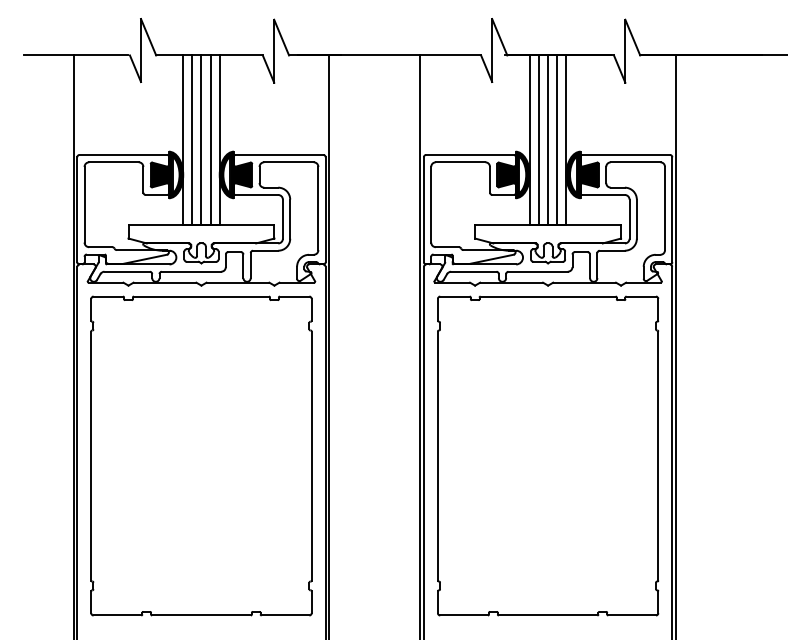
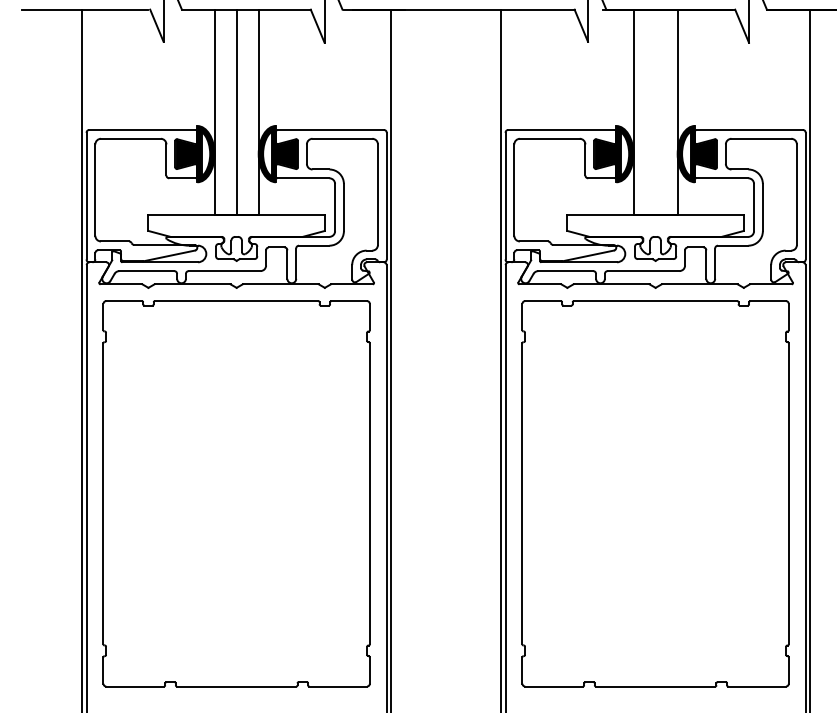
line: (192, 140) -> (225, 112), removed
line: (210, 140) -> (247, 112), removed
line: (539, 140) -> (645, 112), removed
line: (548, 140) -> (656, 112), removed
line: (557, 140) -> (666, 112), removed

